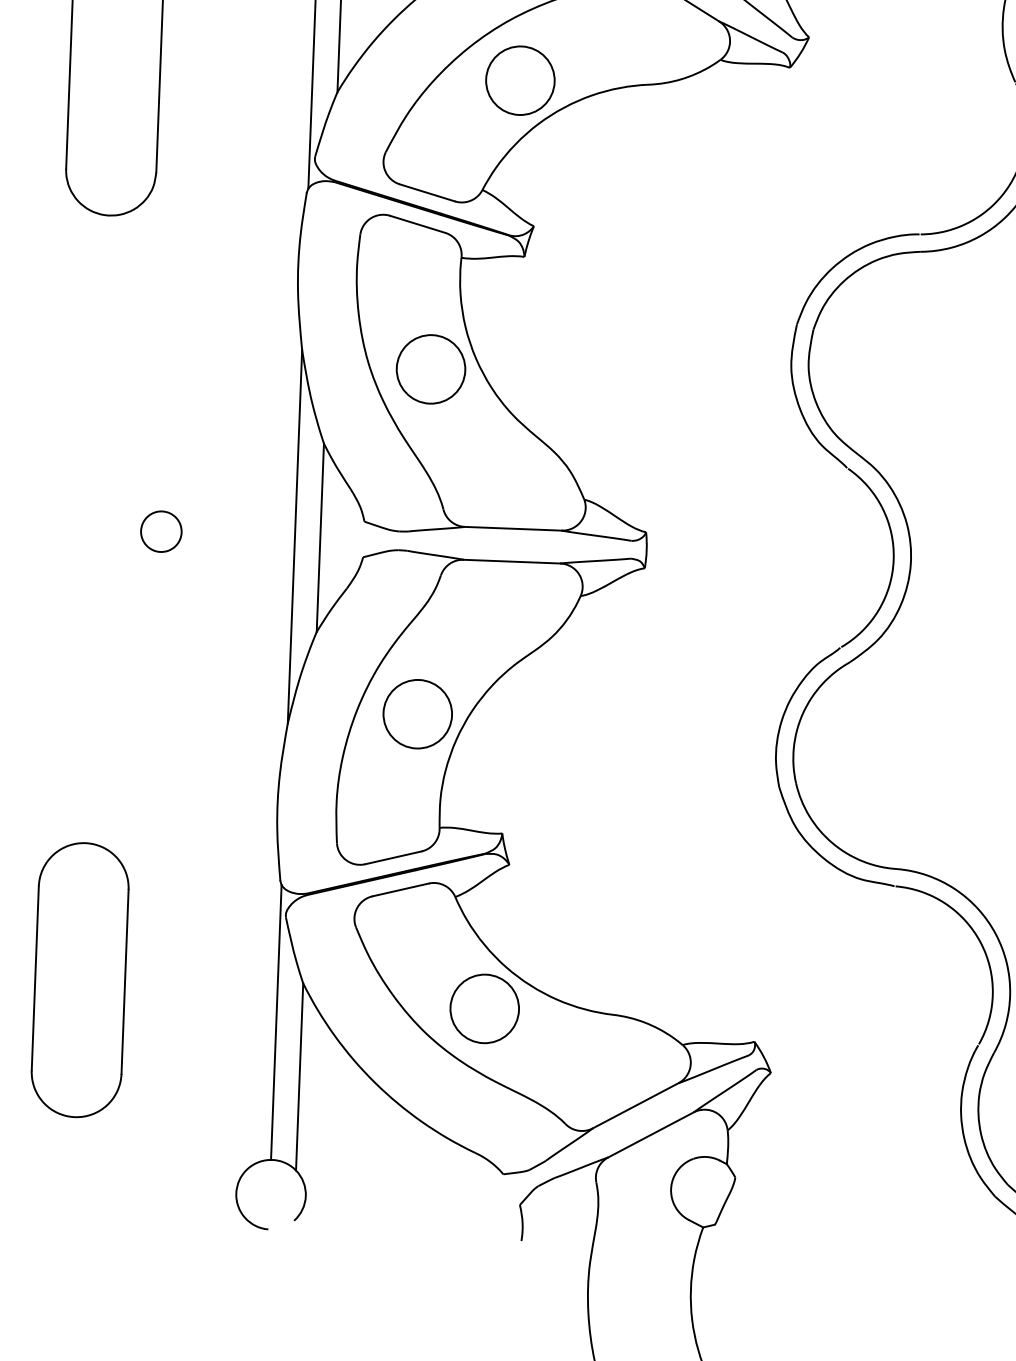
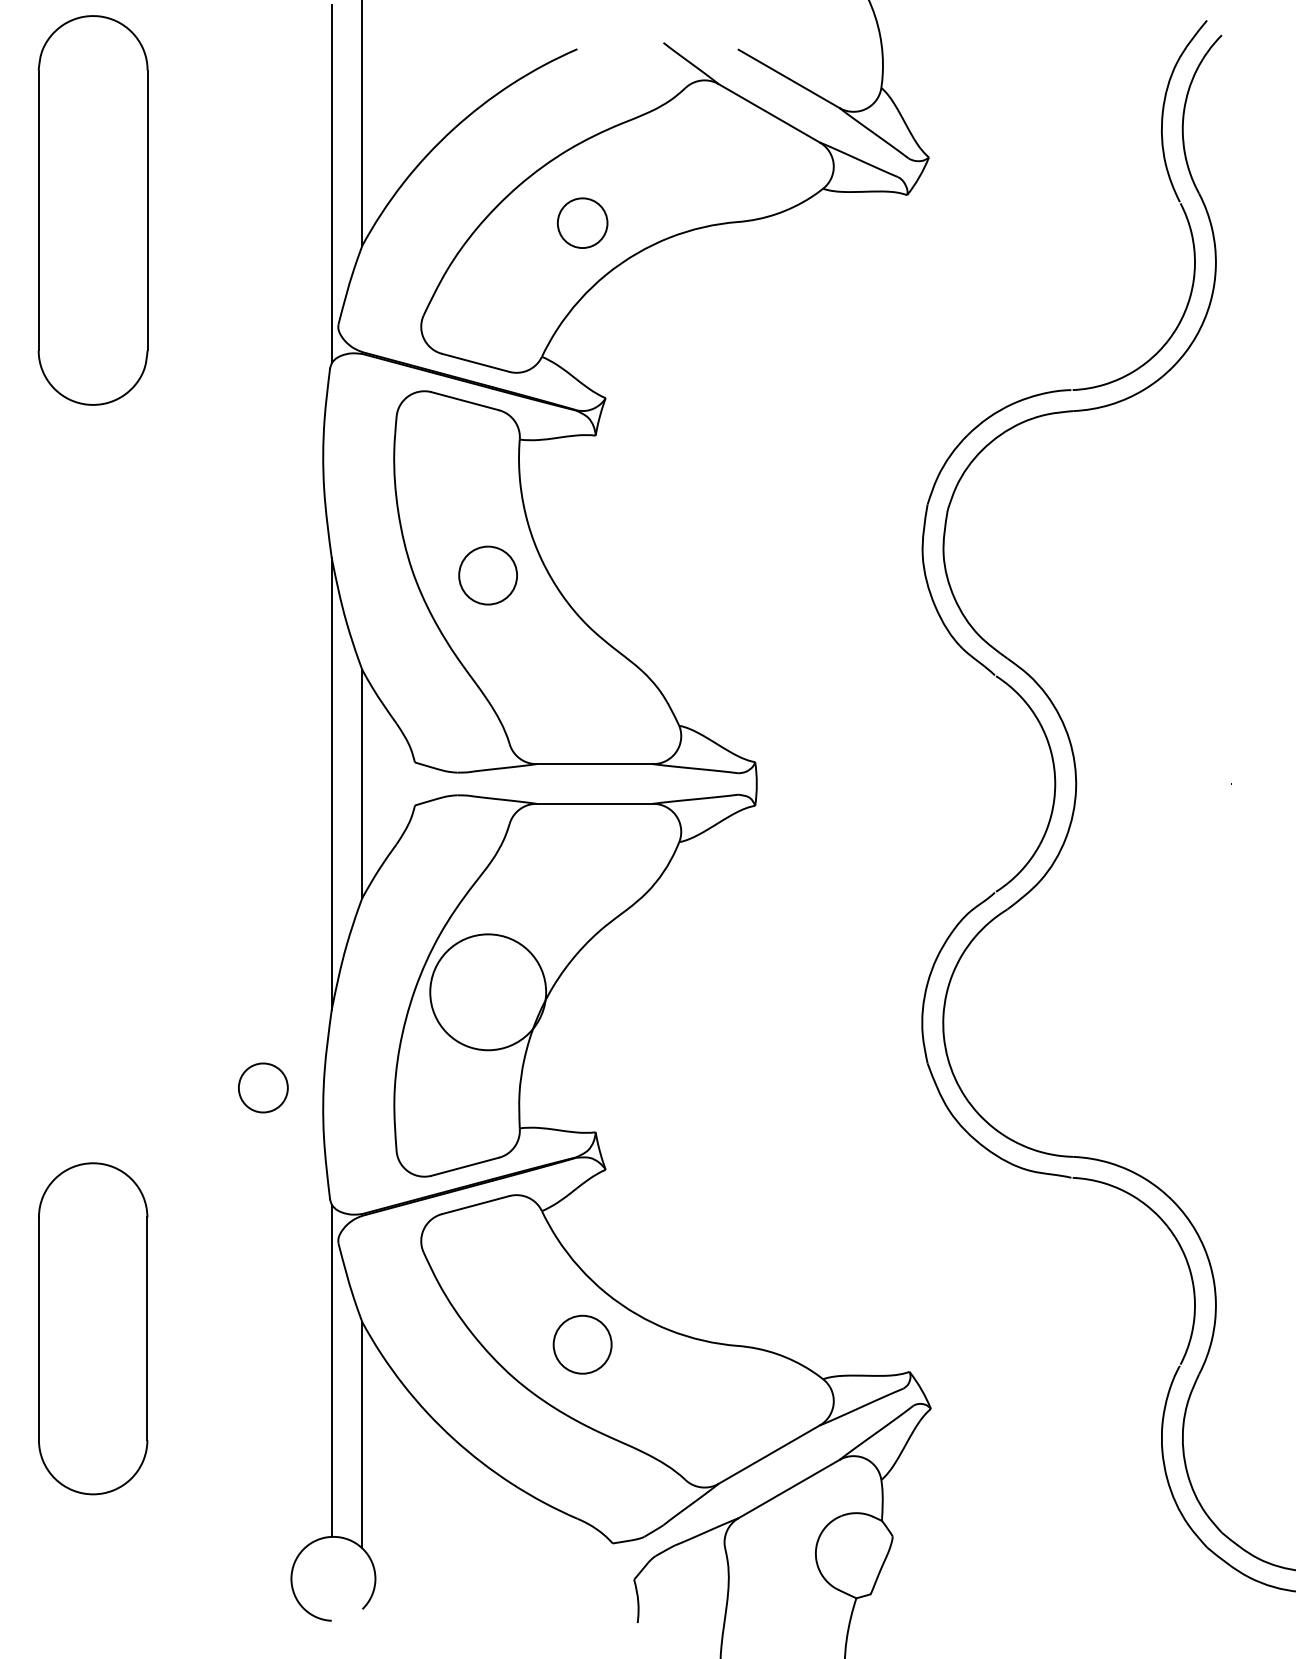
circle: (520, 80) -> (582, 222), size x0.6
circle: (430, 369) -> (487, 575), size x0.7
part: (161, 531) -> (263, 1087), moved
circle: (417, 713) -> (487, 991), size x1.4
circle: (484, 1008) -> (582, 1344), size x0.7

